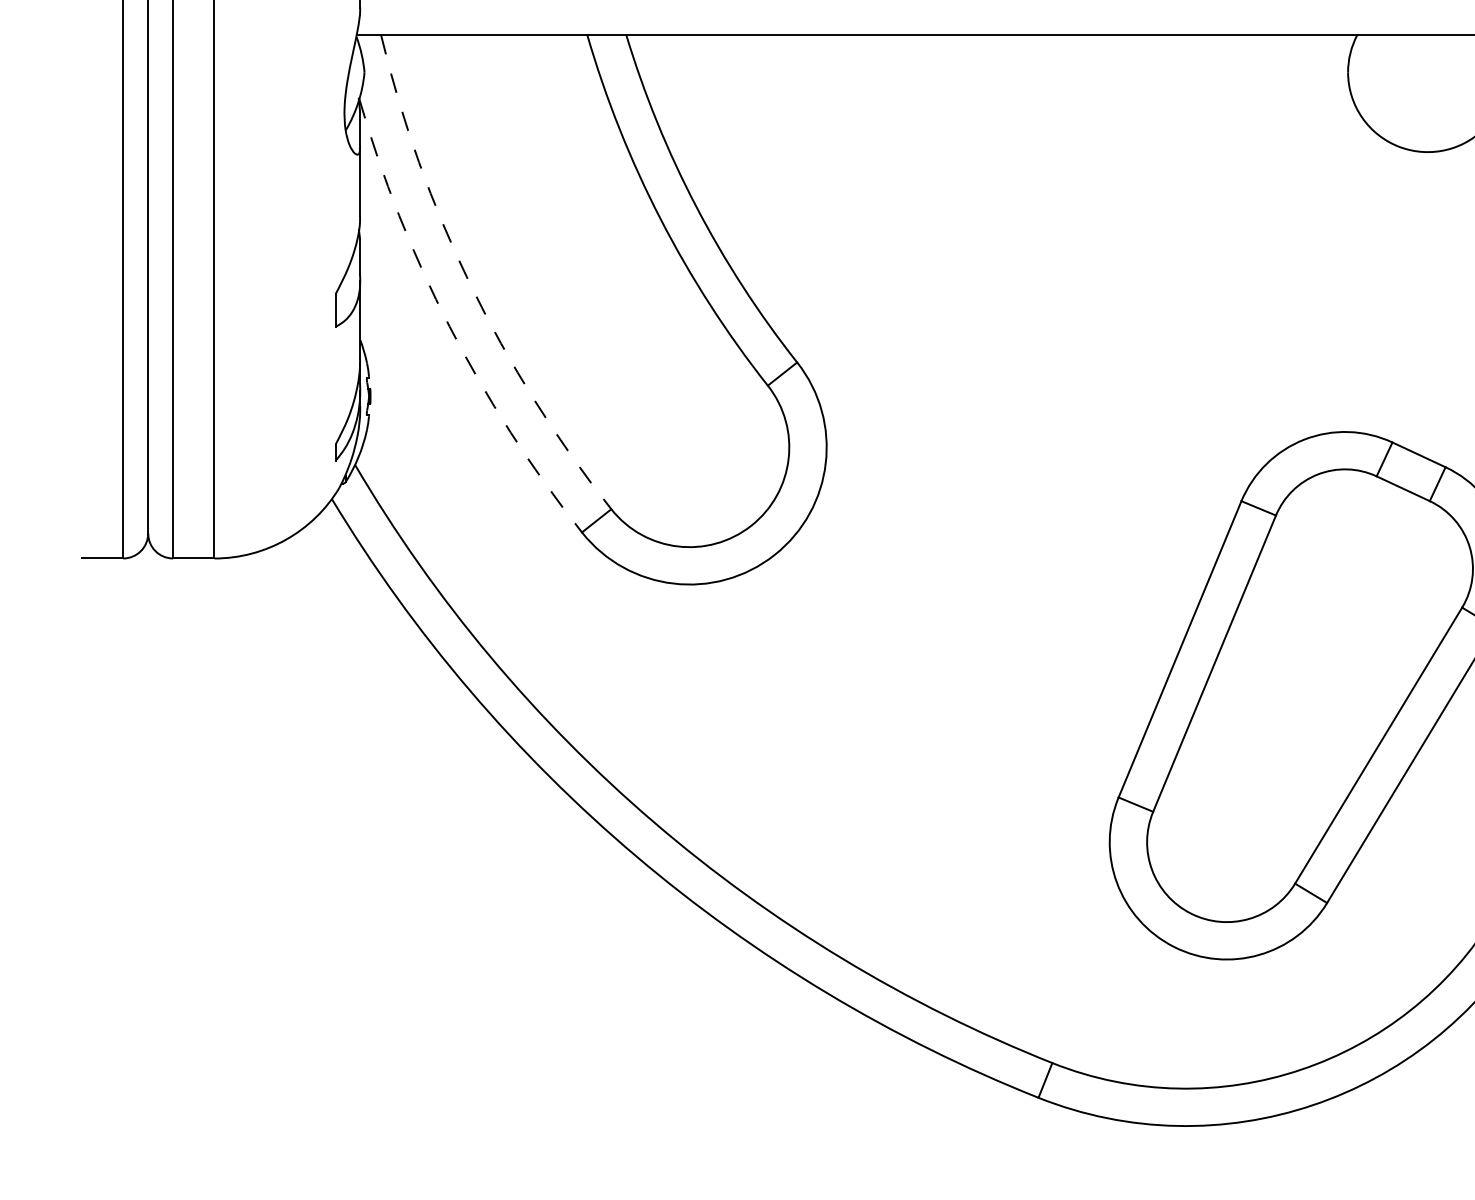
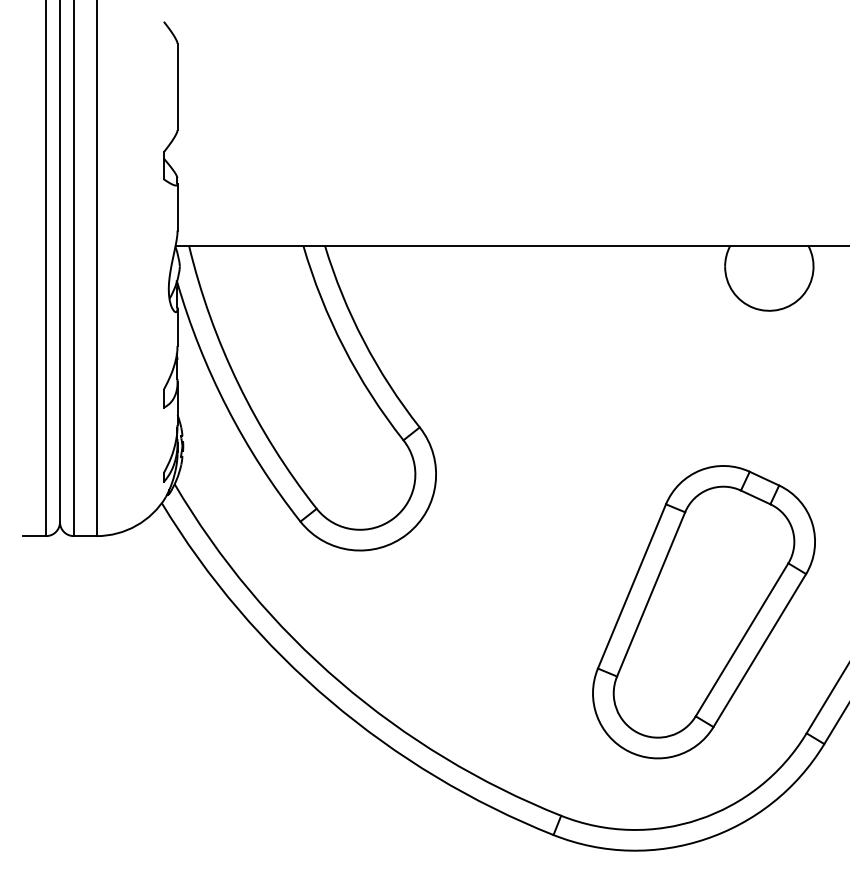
arc: (470, 285) -> (238, 384), dashed -> solid
arc: (450, 326) -> (227, 407), dashed -> solid

